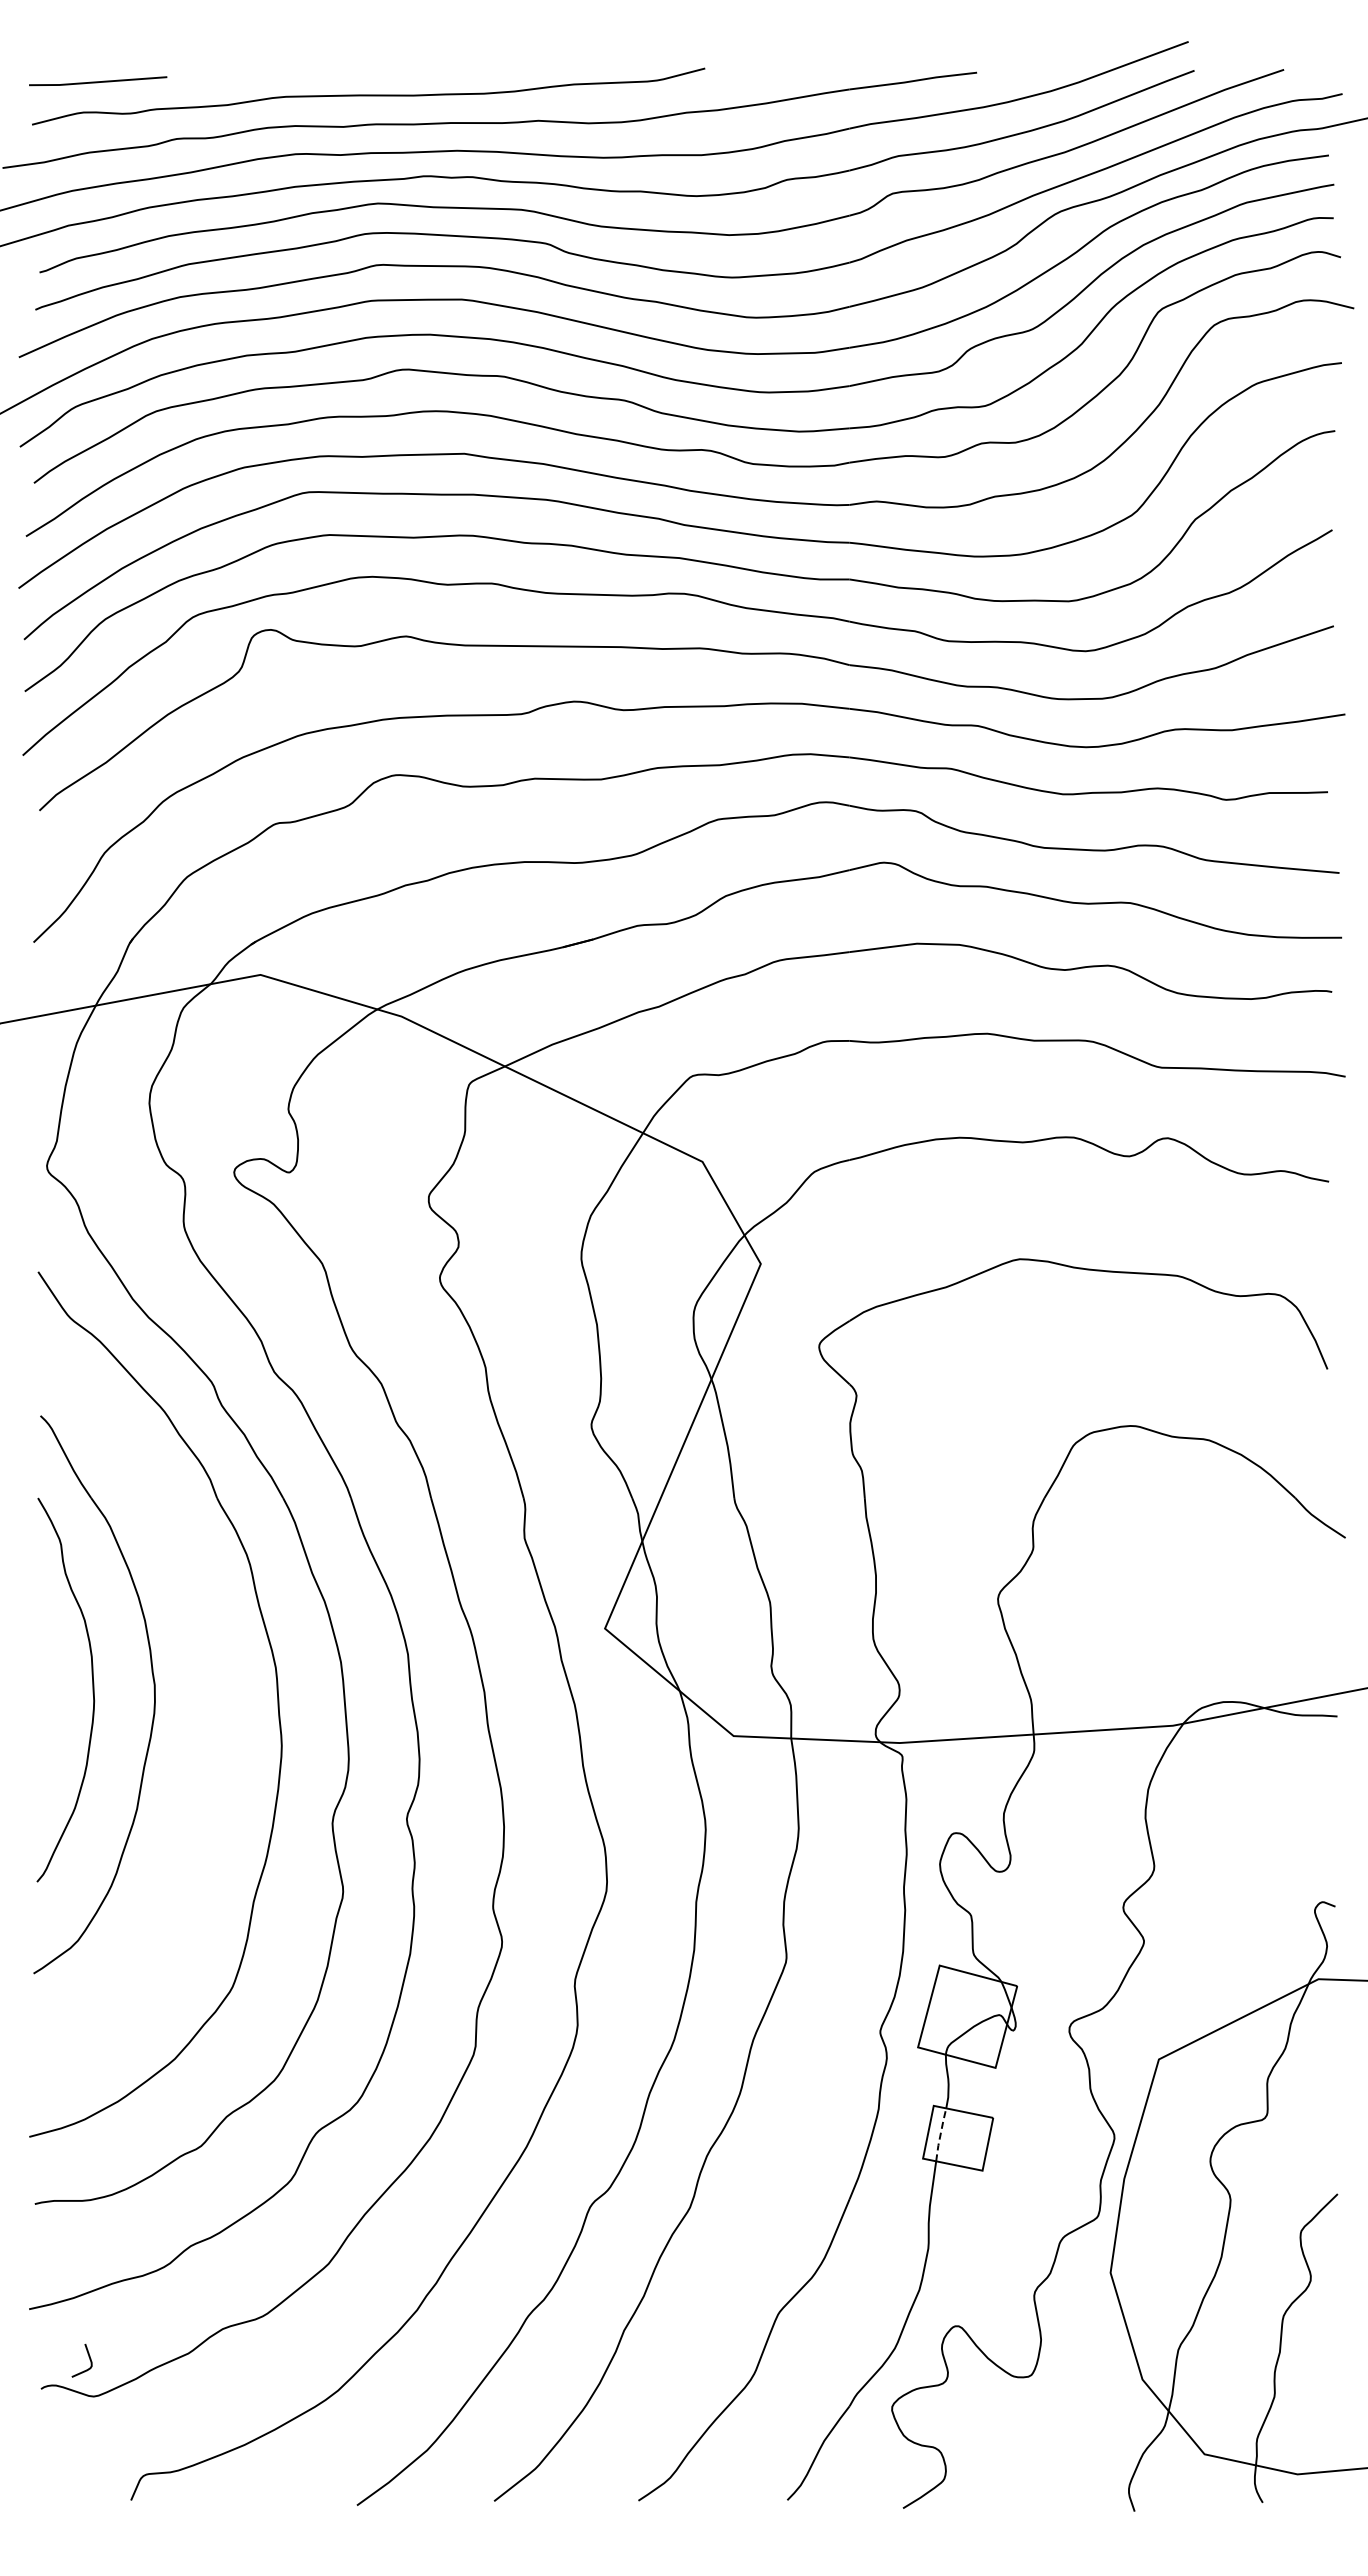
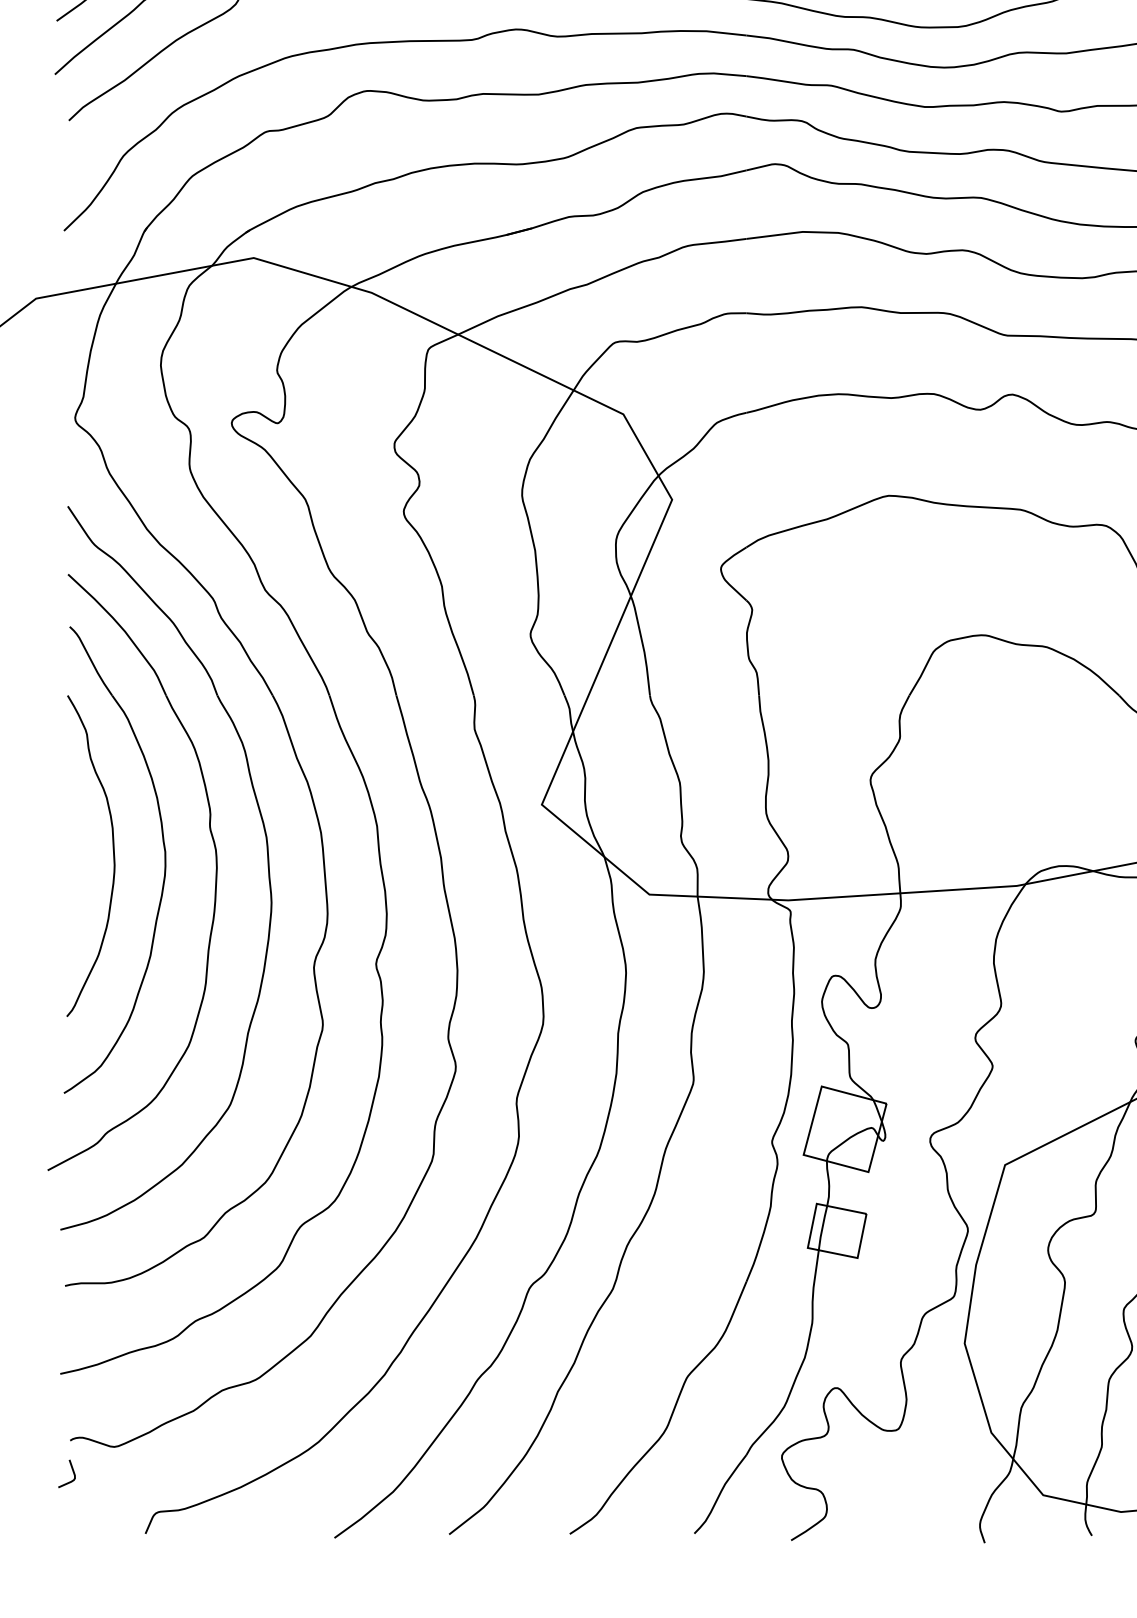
part: (214, 1717) -> (215, 879), added
line: (940, 2134) -> (822, 1227), dashed -> solid
curve: (88, 2357) -> (72, 1471), moved

